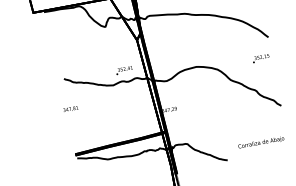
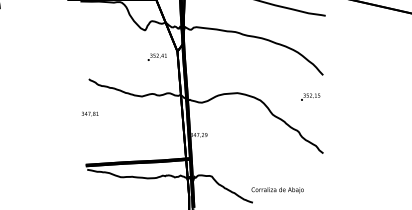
text: (123, 69) -> (156, 56), moved
text: (261, 143) -> (277, 190), moved

